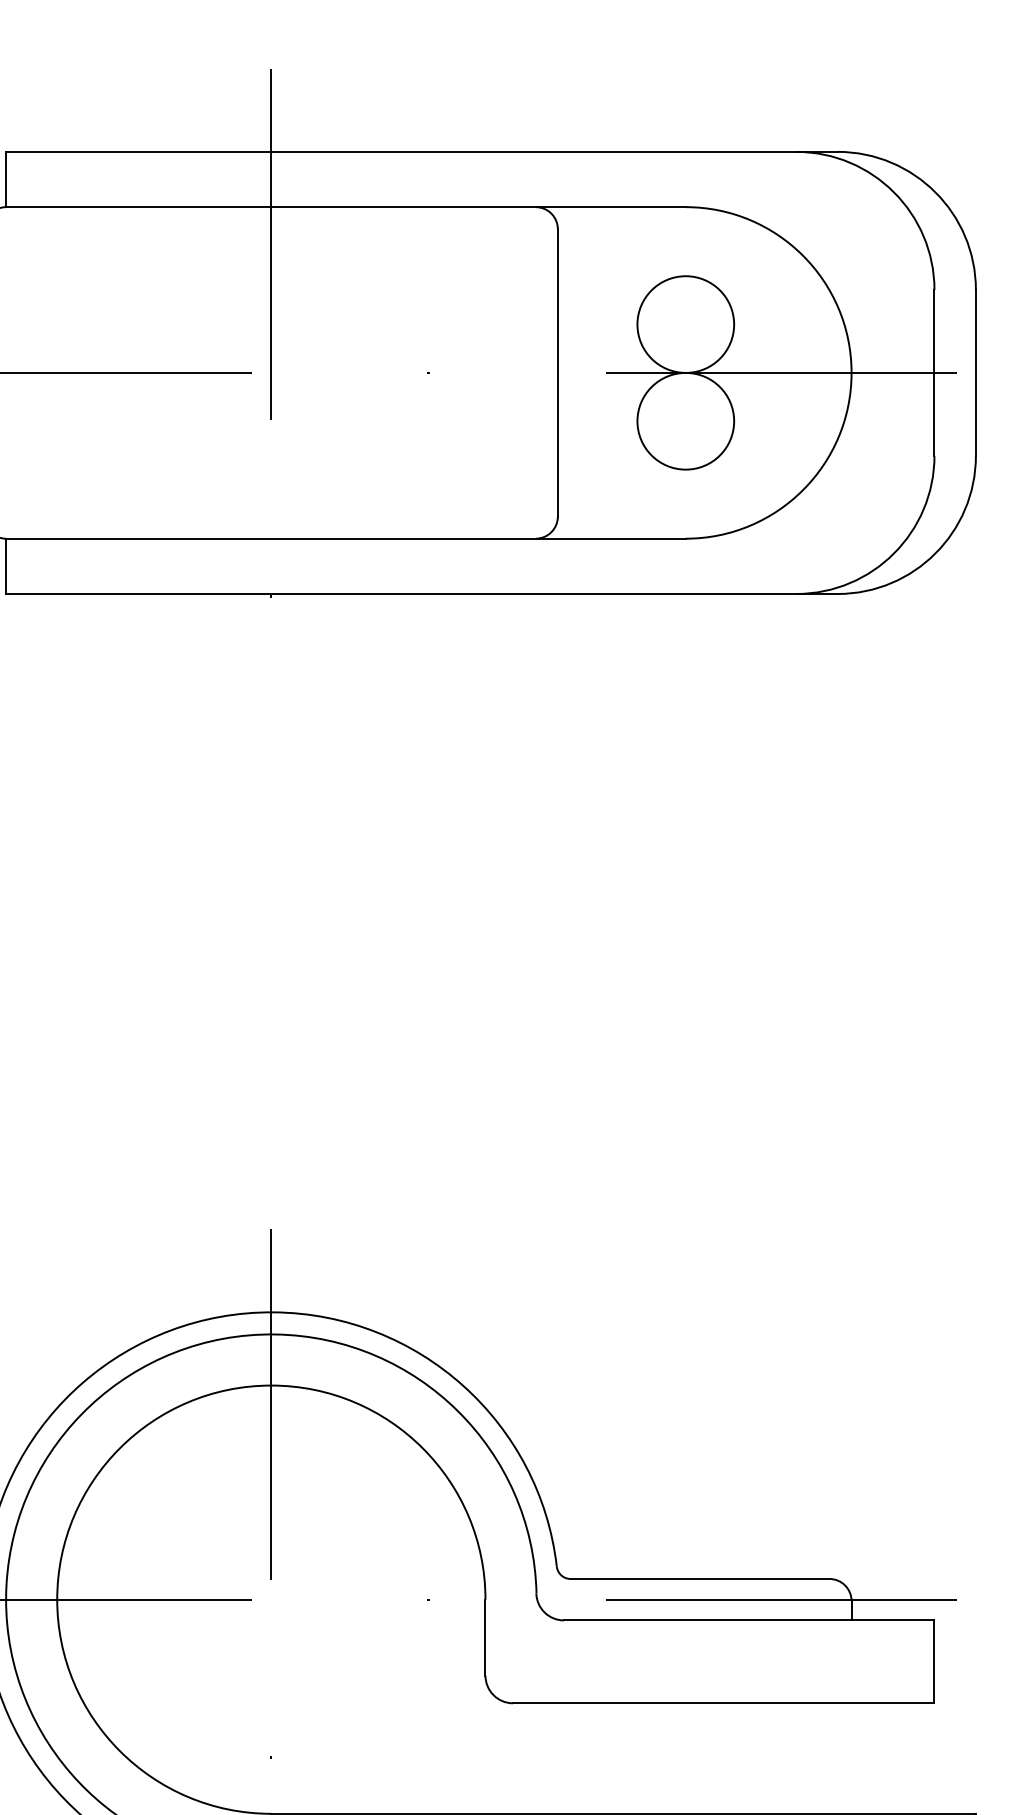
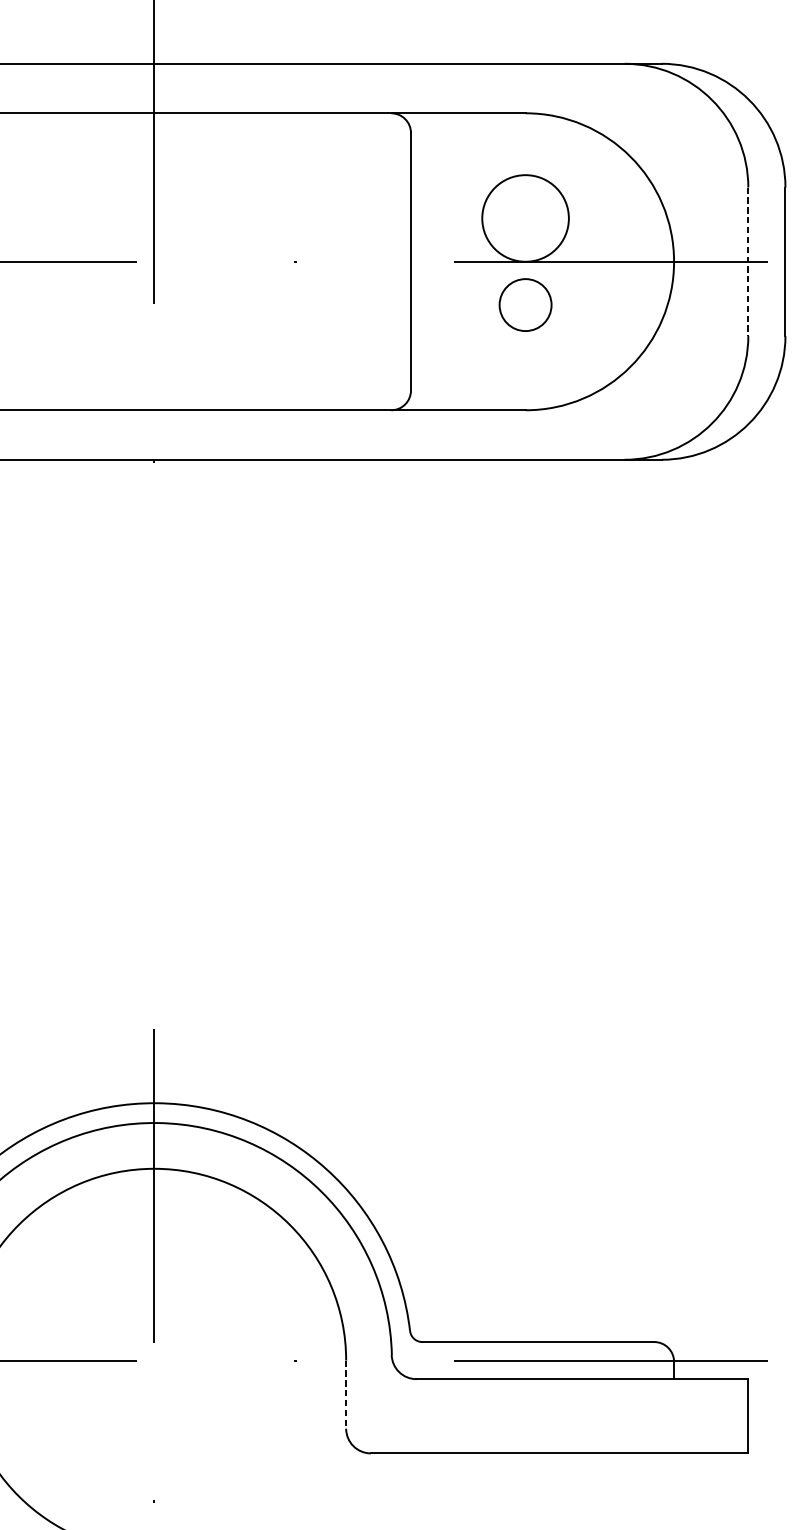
line: (934, 372) -> (748, 261), solid -> dashed
circle: (685, 420) -> (525, 304), size x0.6
line: (485, 1637) -> (346, 1394), solid -> dashed

